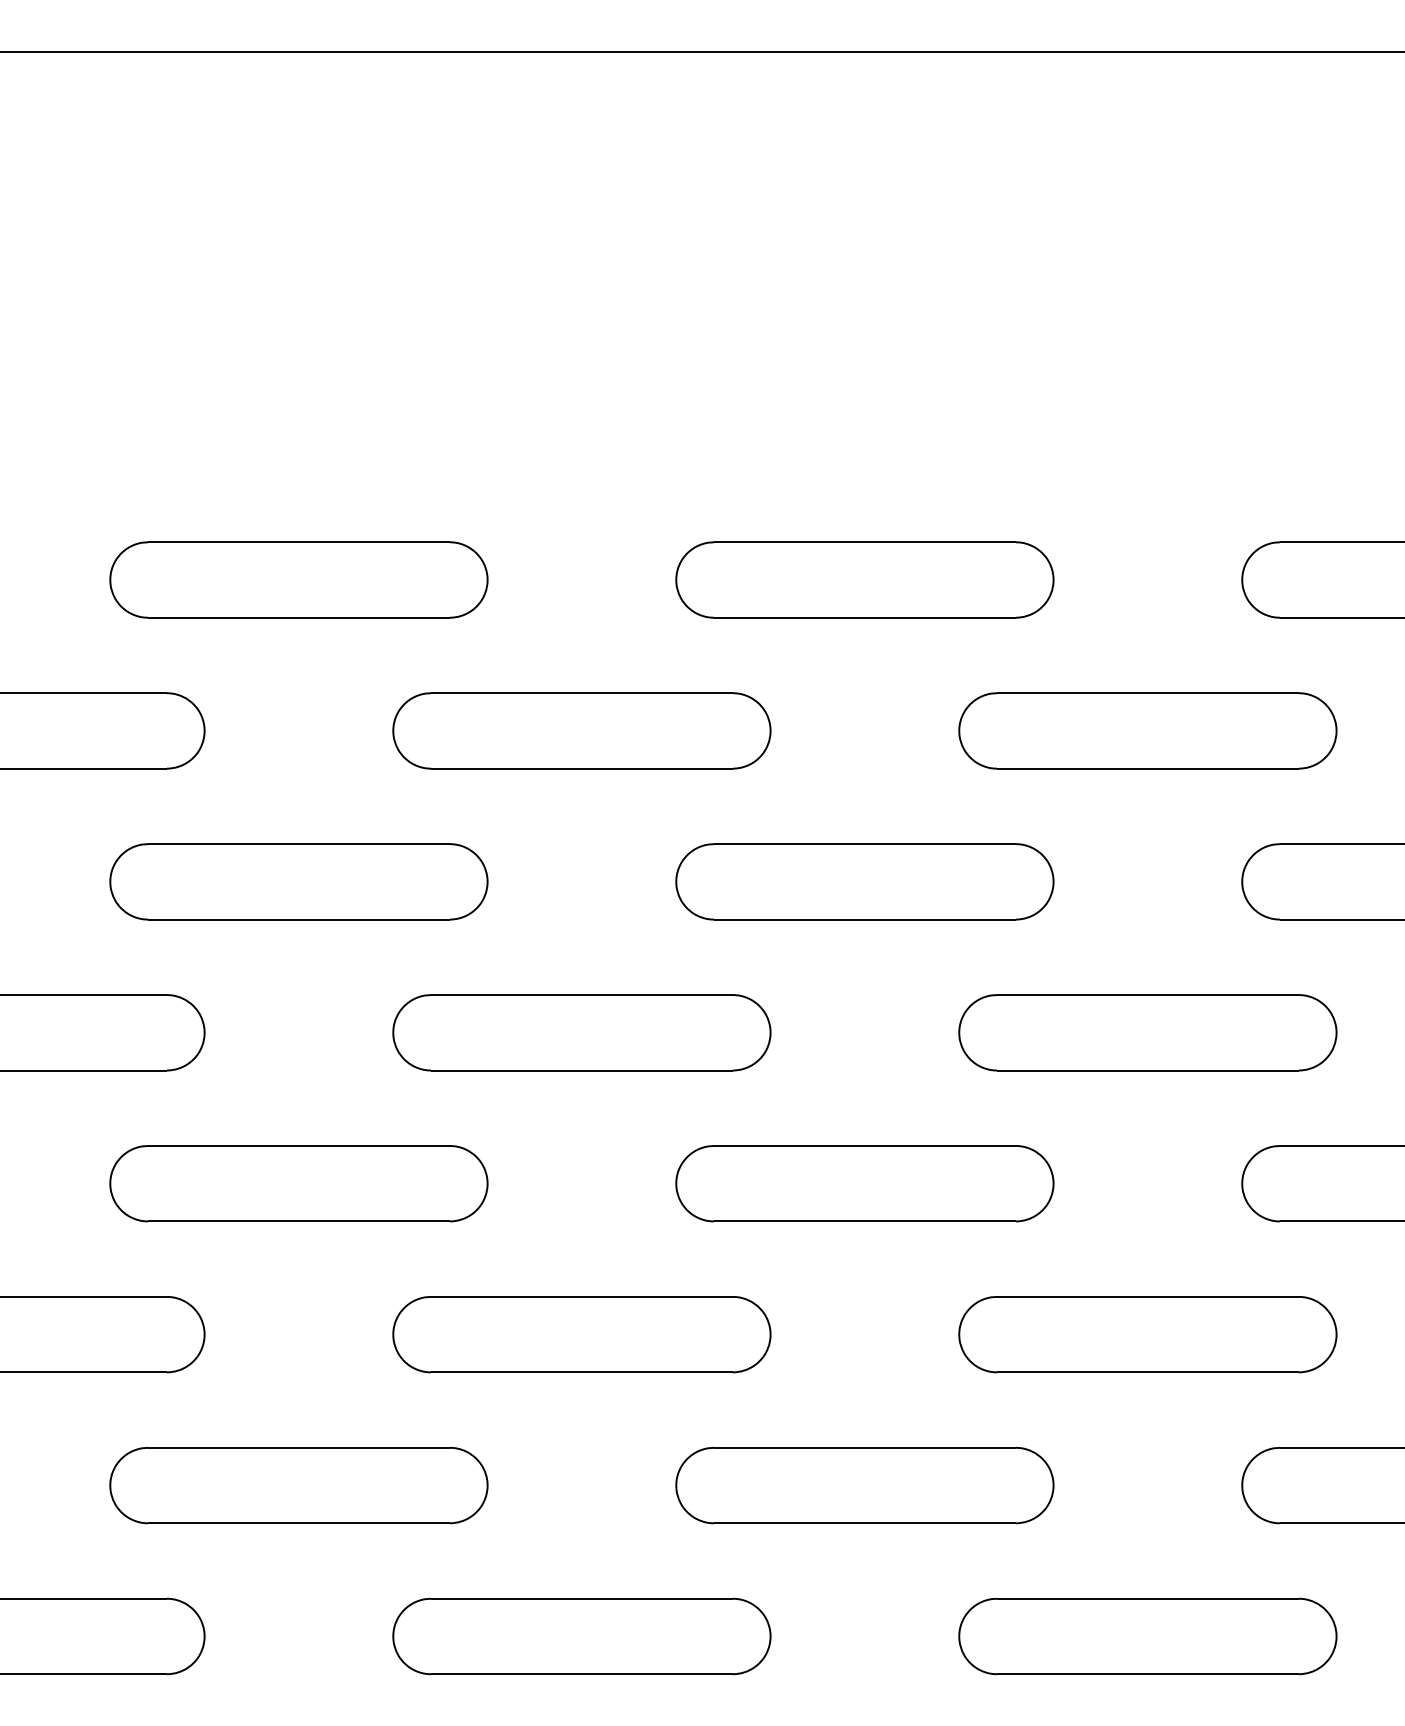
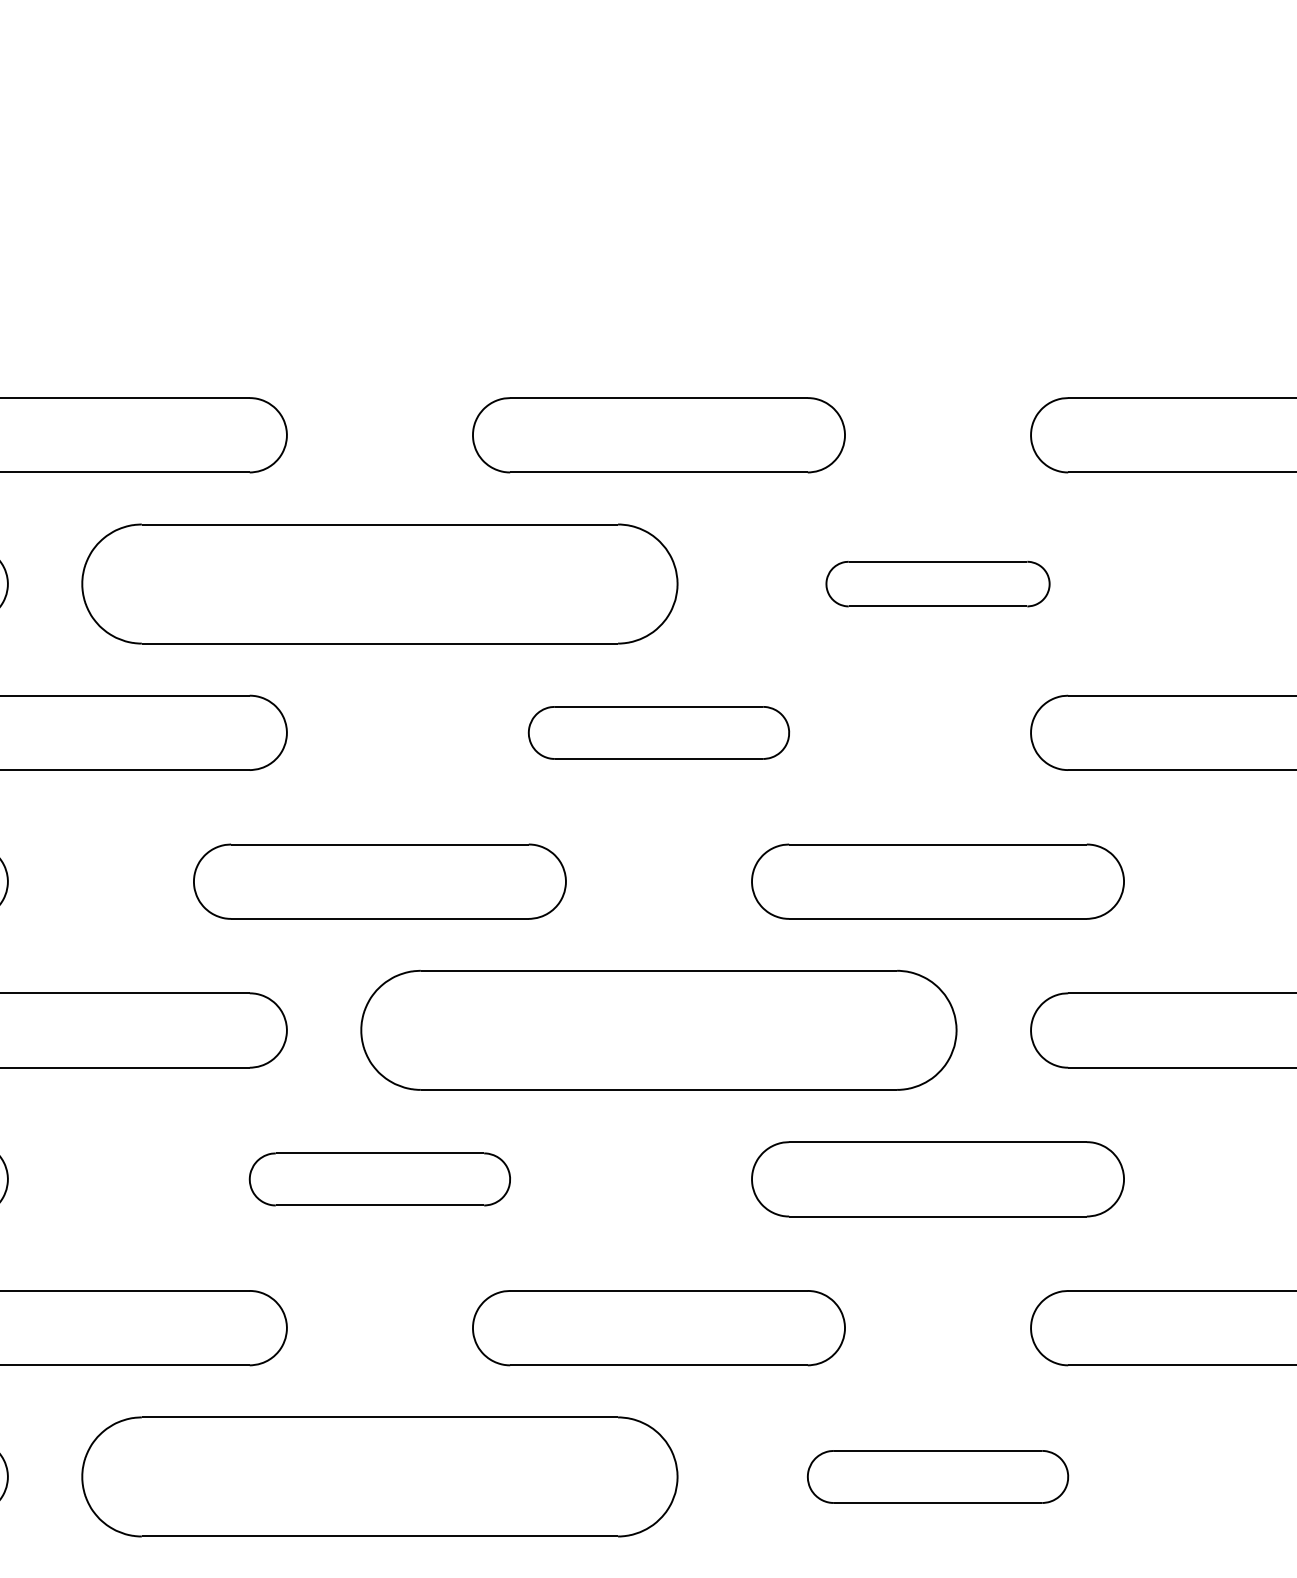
part: (581, 730) -> (379, 583), size x1.6
part: (1147, 730) -> (937, 583), size x0.6
part: (864, 881) -> (658, 732), size x0.7
part: (864, 1183) -> (658, 1030), size x1.6
part: (581, 1334) -> (379, 1179), size x0.7
part: (581, 1636) -> (379, 1476), size x1.6
part: (1147, 1636) -> (937, 1476), size x0.7

